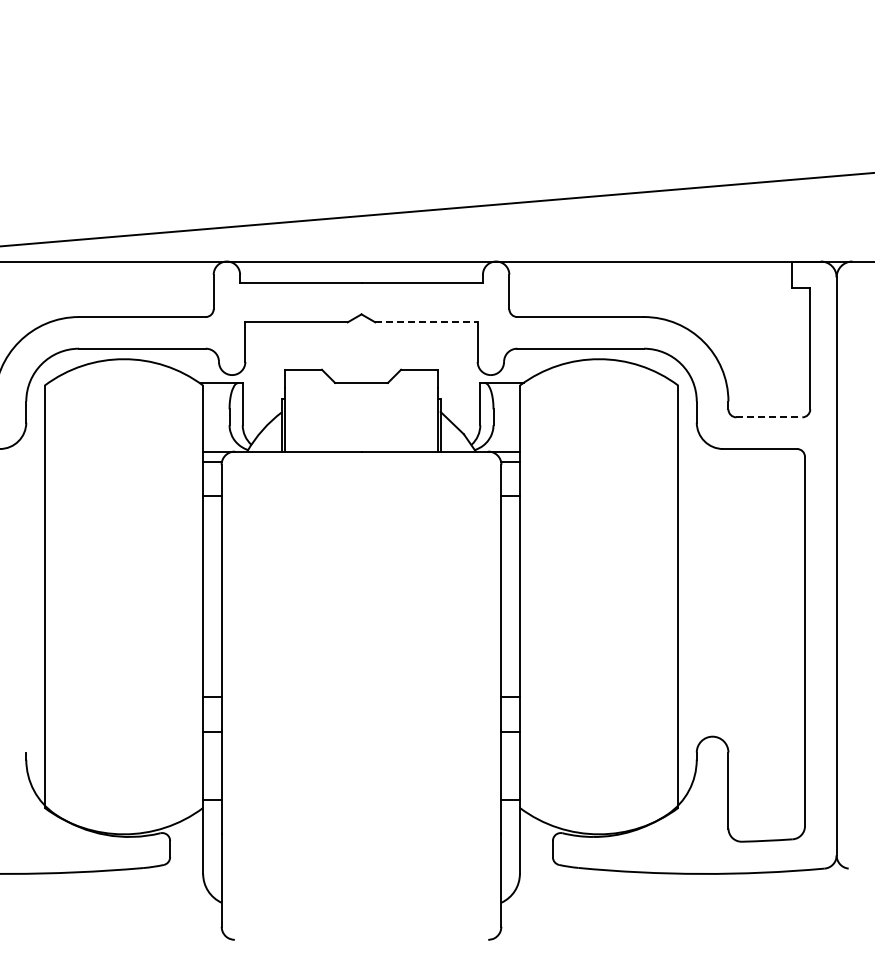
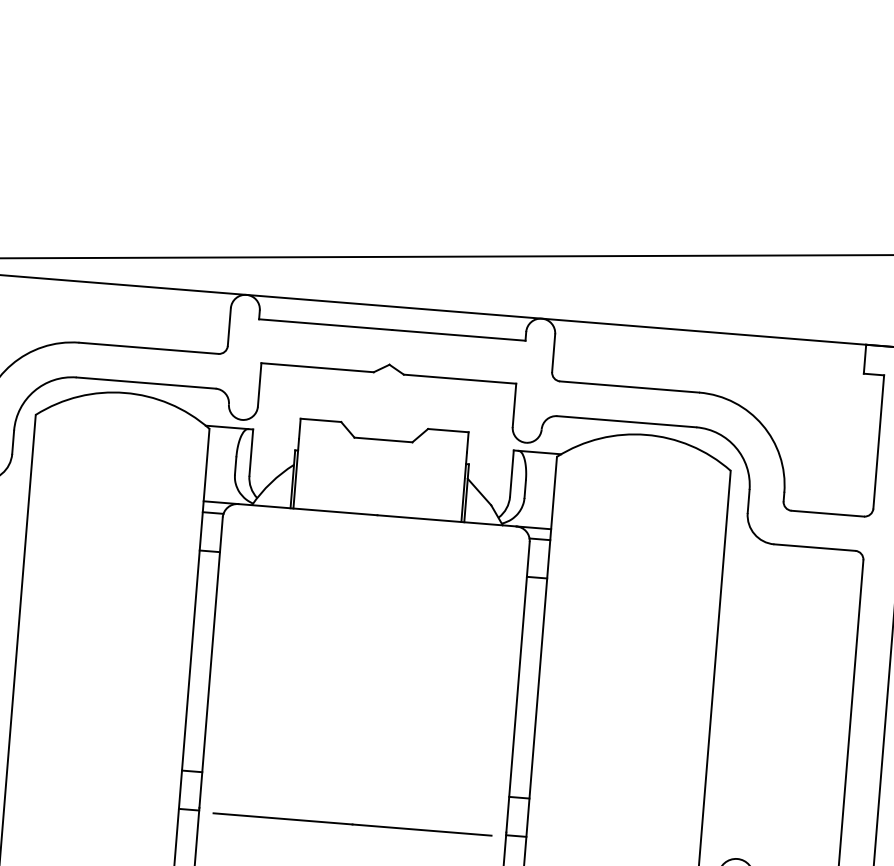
line: (426, 322) -> (460, 379), dashed -> solid
line: (769, 417) -> (827, 513), dashed -> solid
line: (361, 732) -> (352, 823), added

